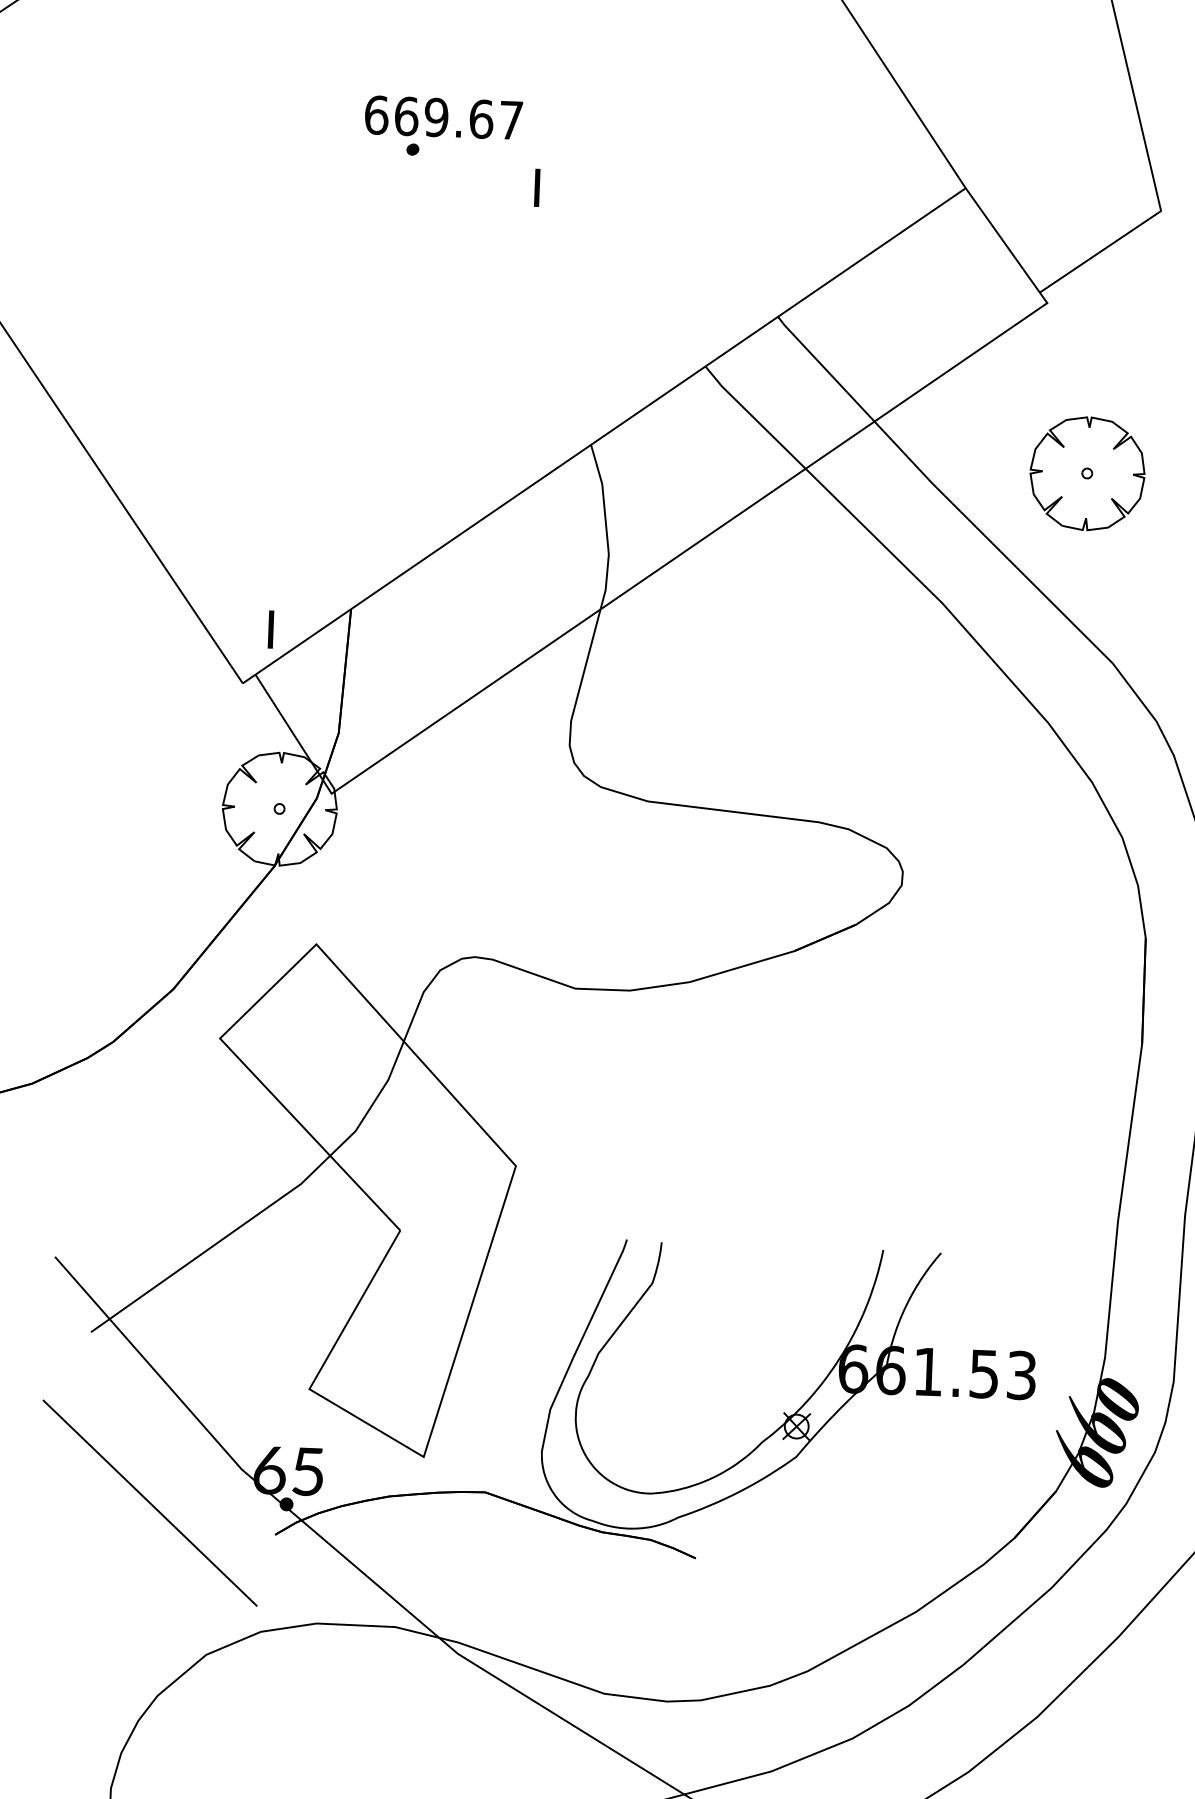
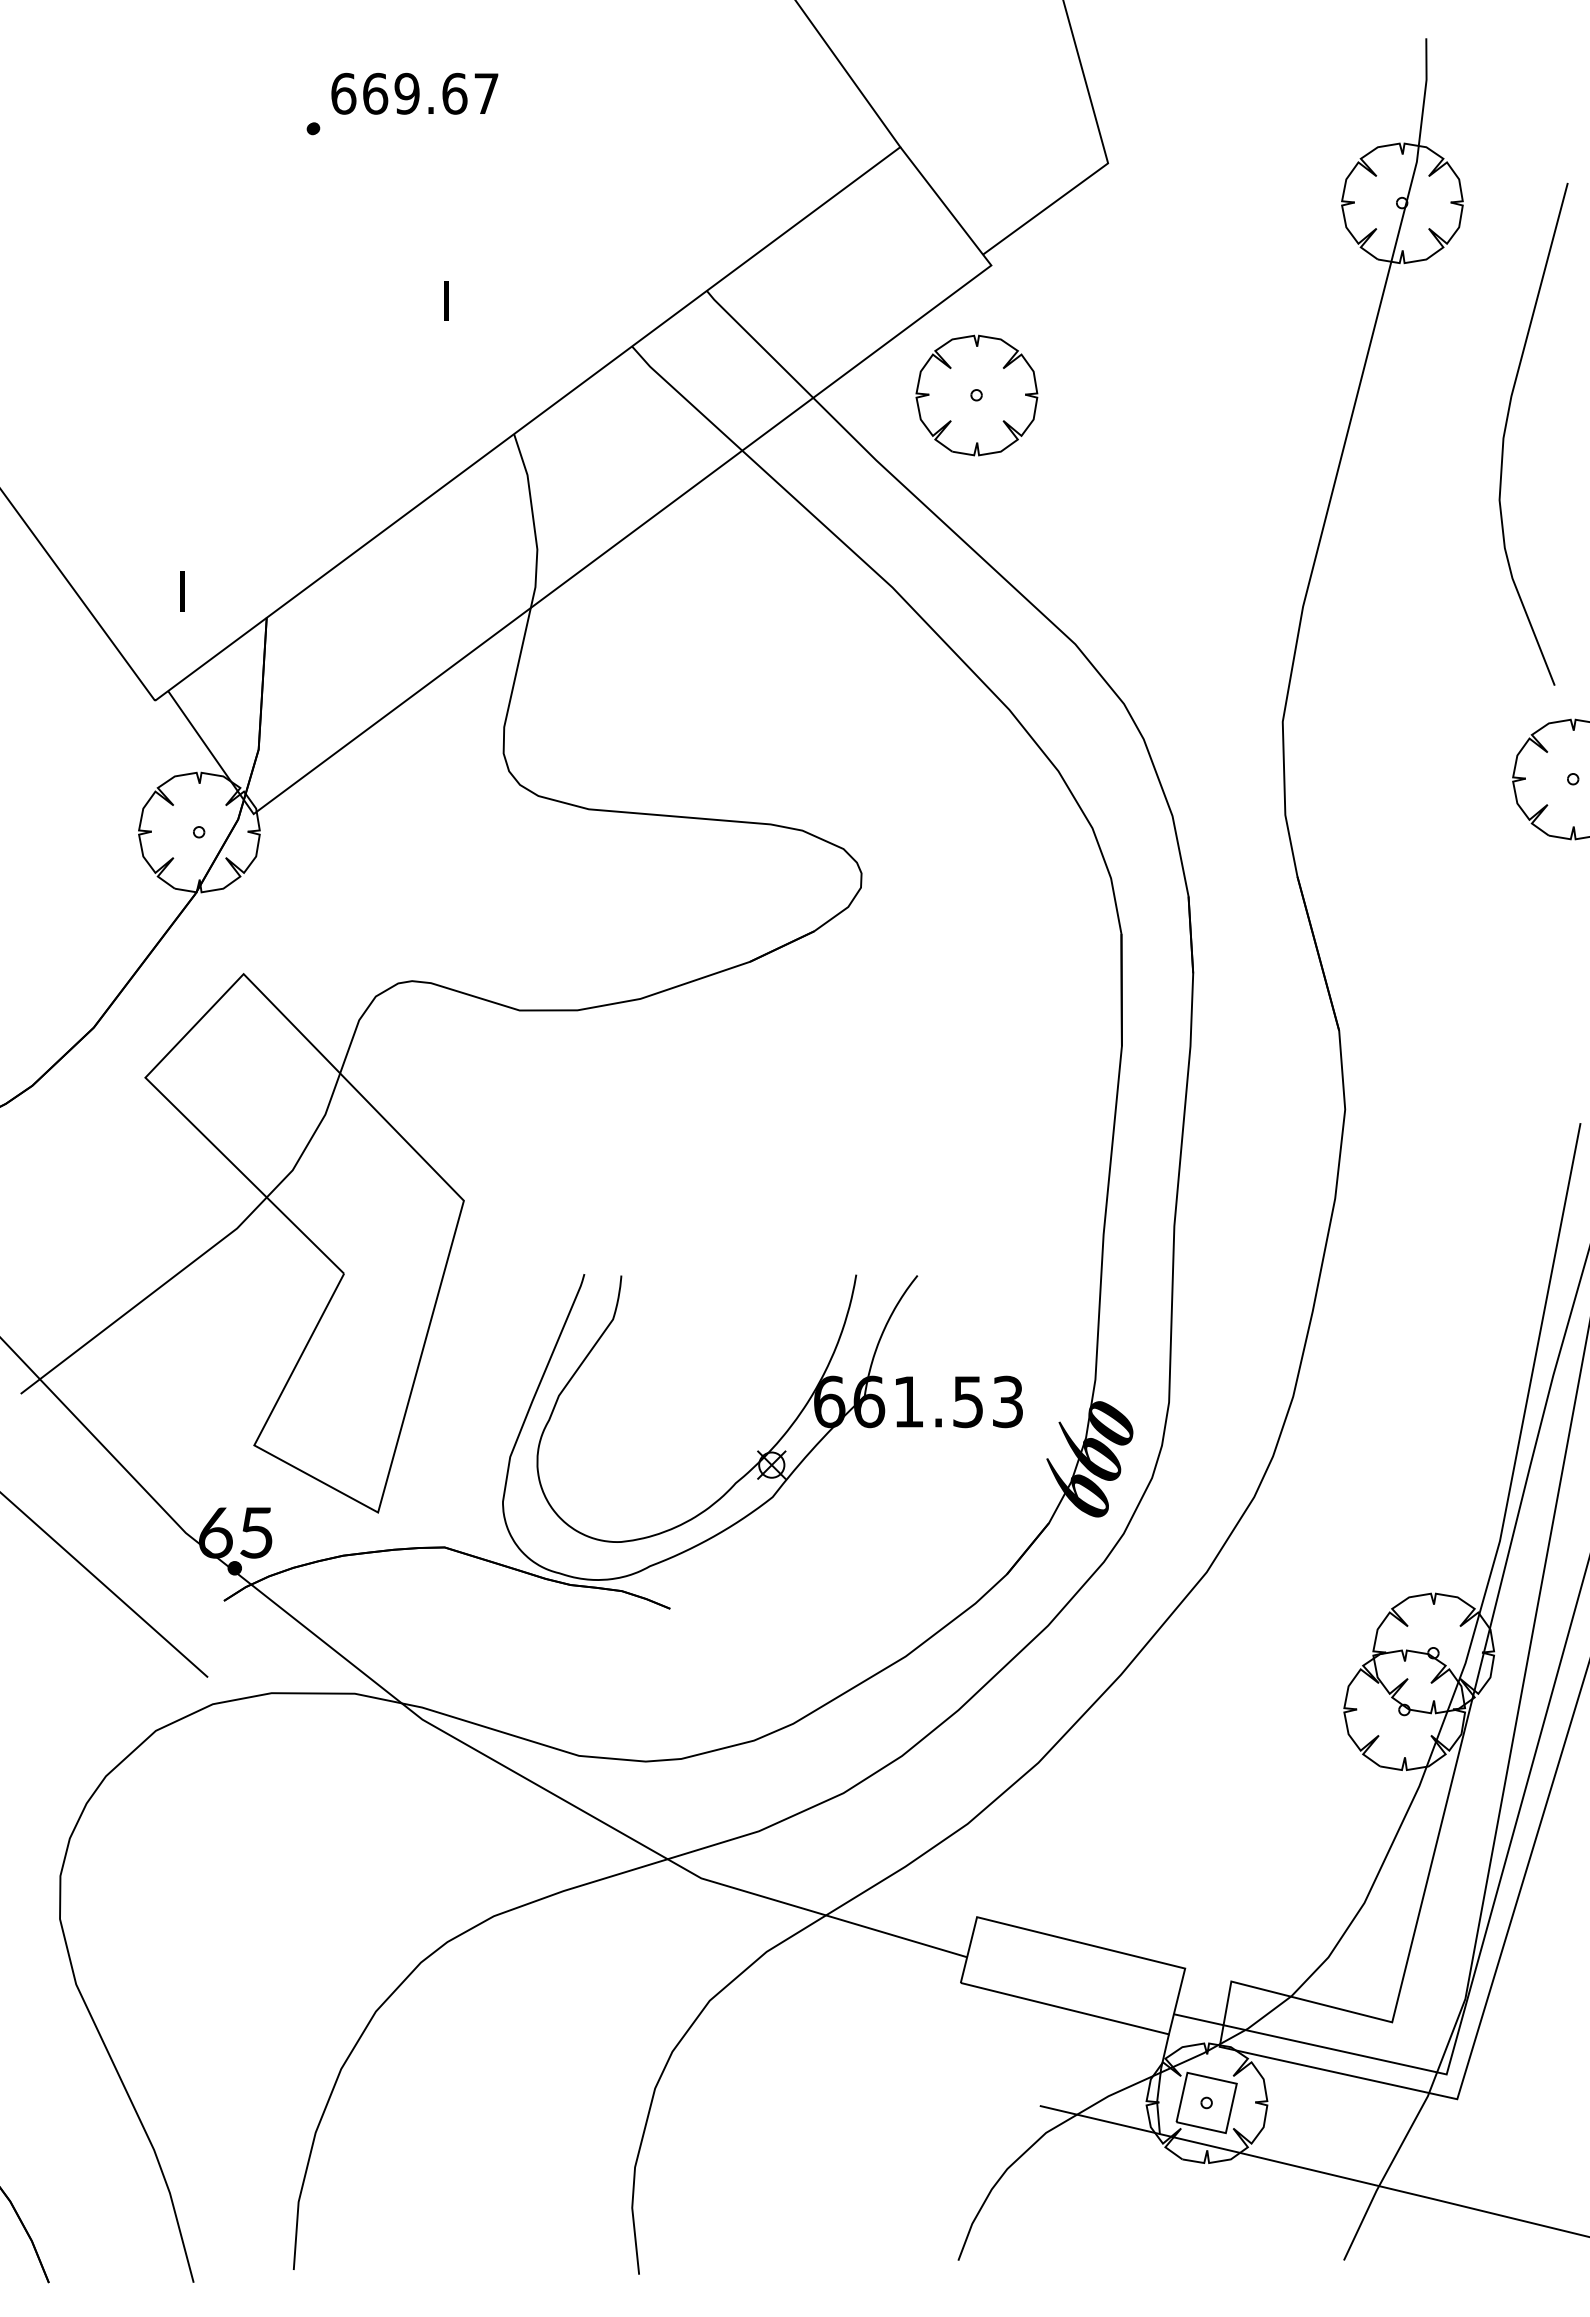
text: (443, 117) -> (414, 93), moved
text: (537, 187) -> (446, 300), moved
part: (1087, 473) -> (976, 395), moved
text: (270, 629) -> (182, 591), moved

